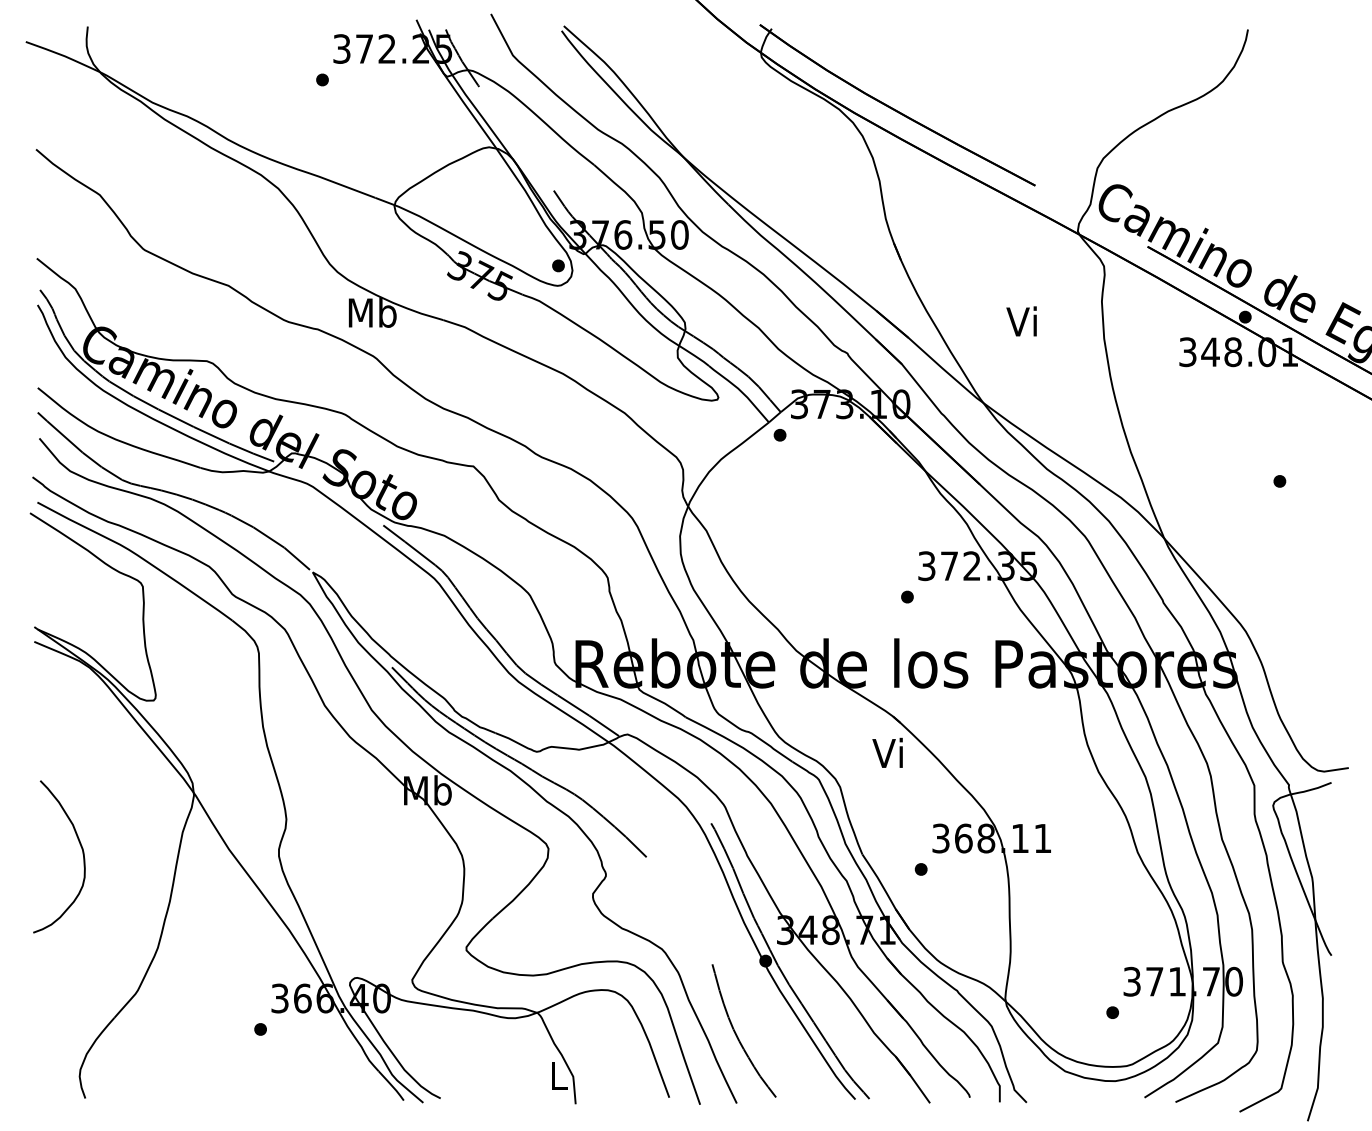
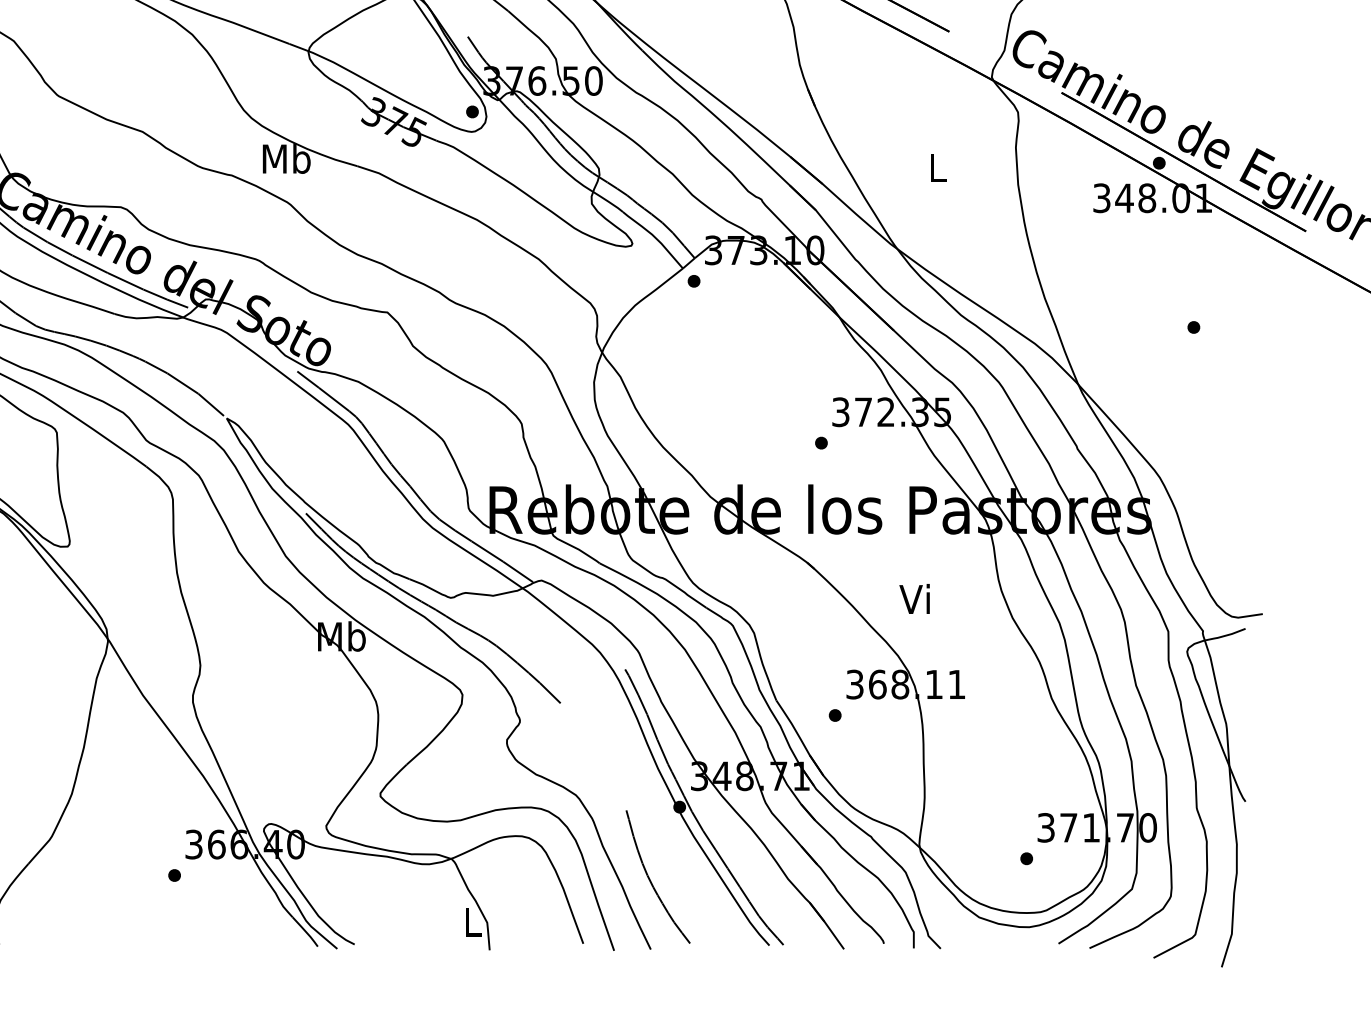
text: (1021, 321) -> (935, 167), Vi -> L
text: (887, 752) -> (914, 598), moved

